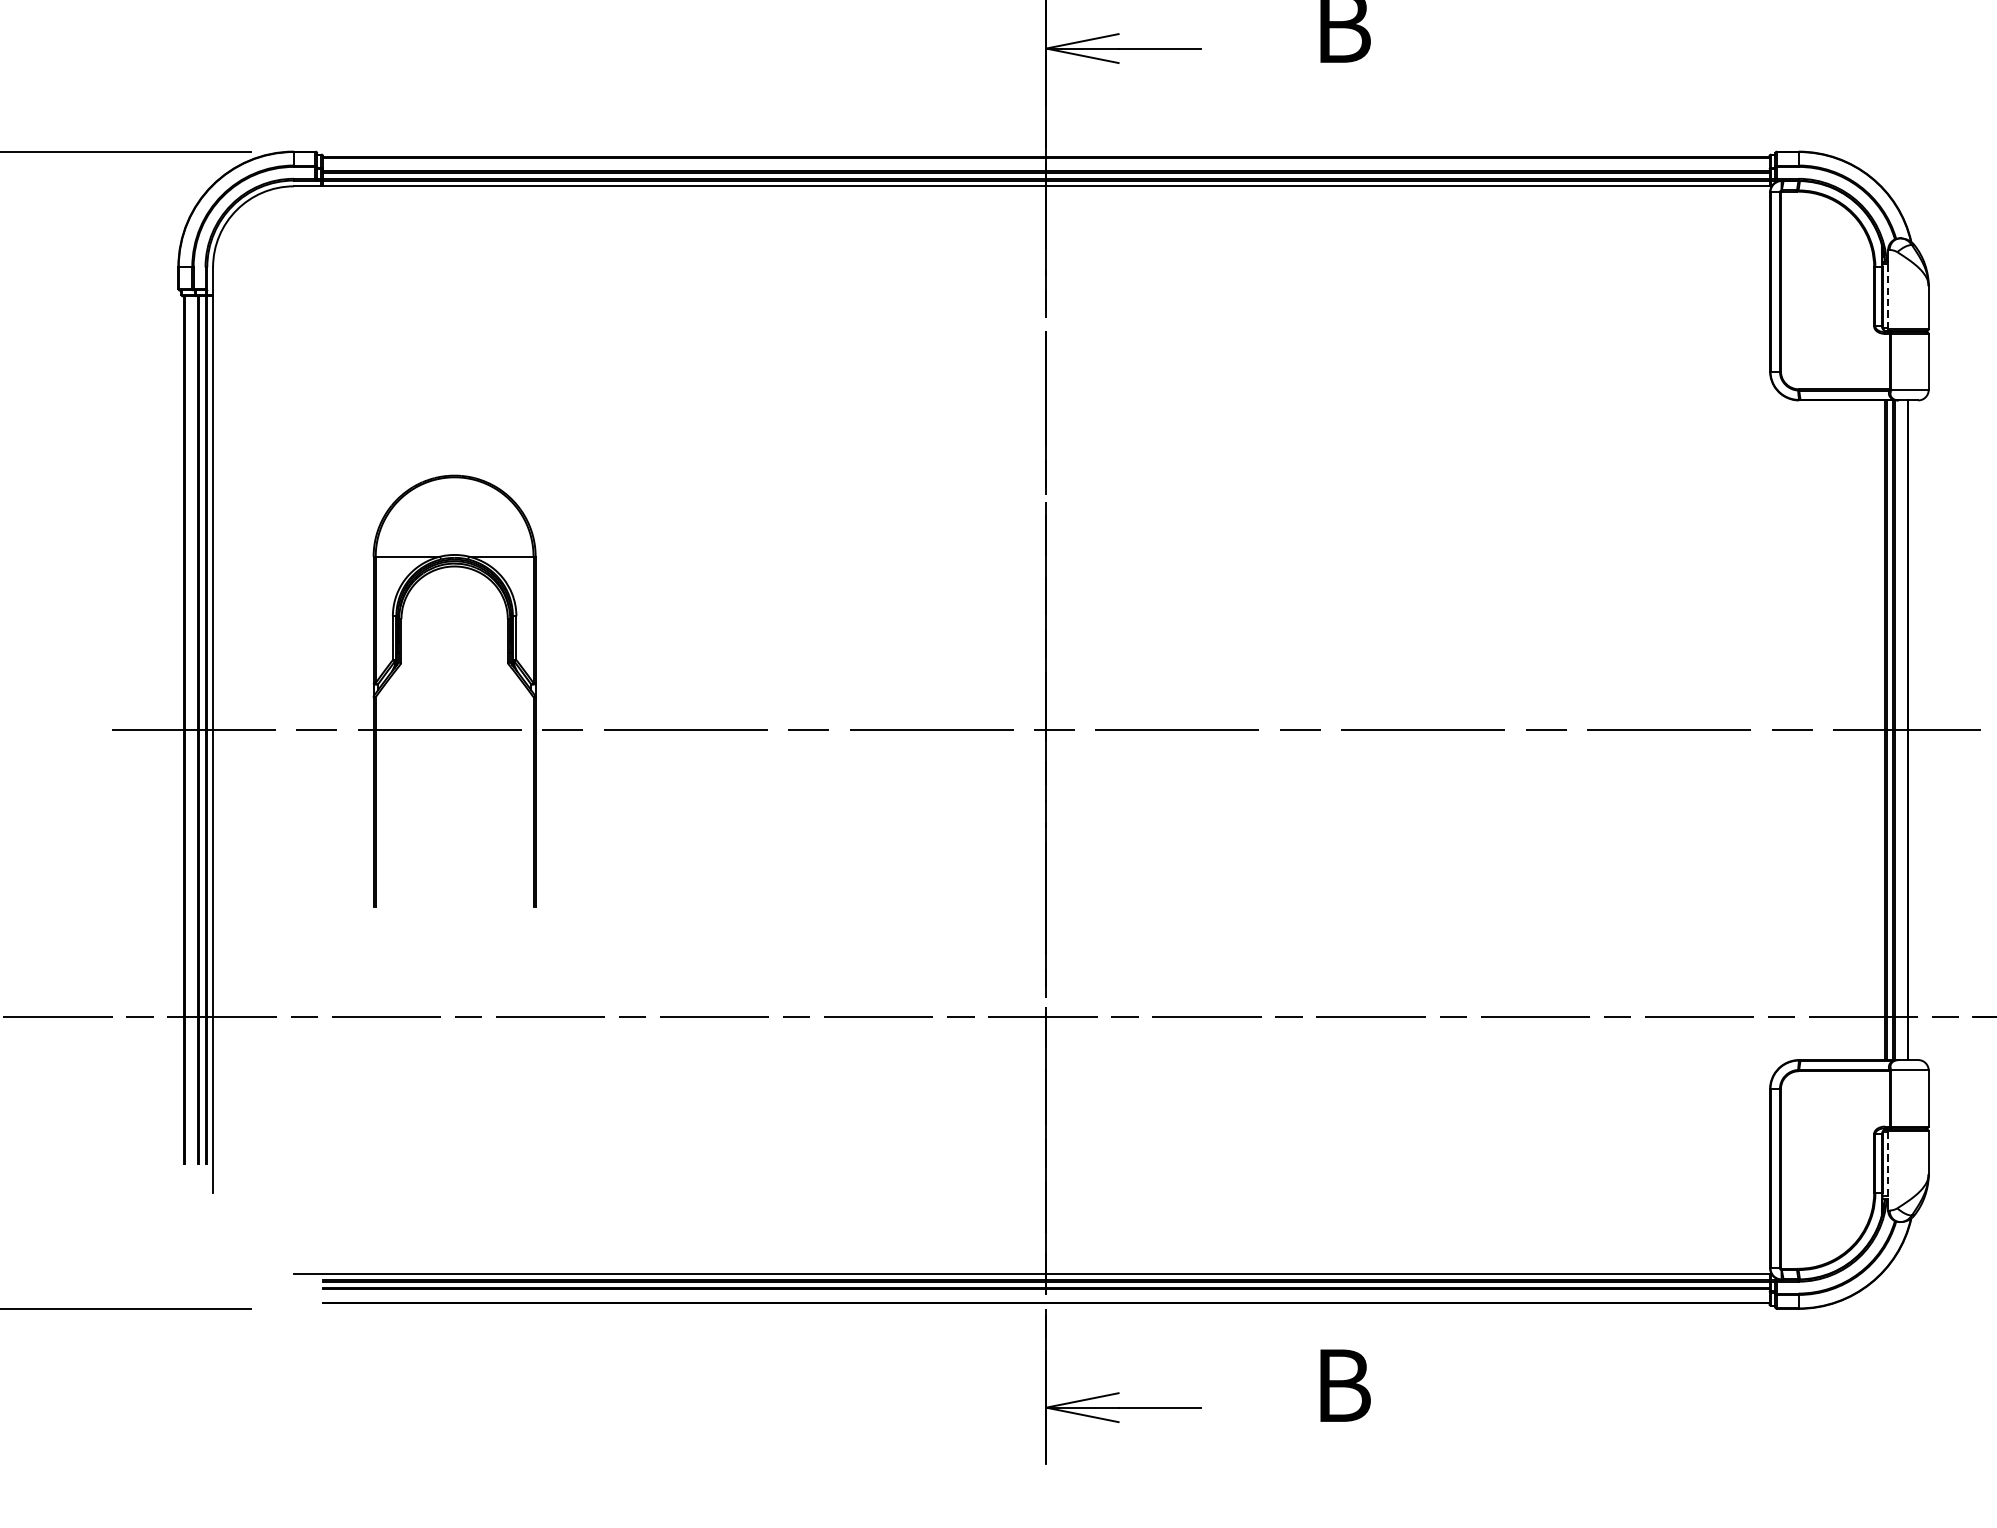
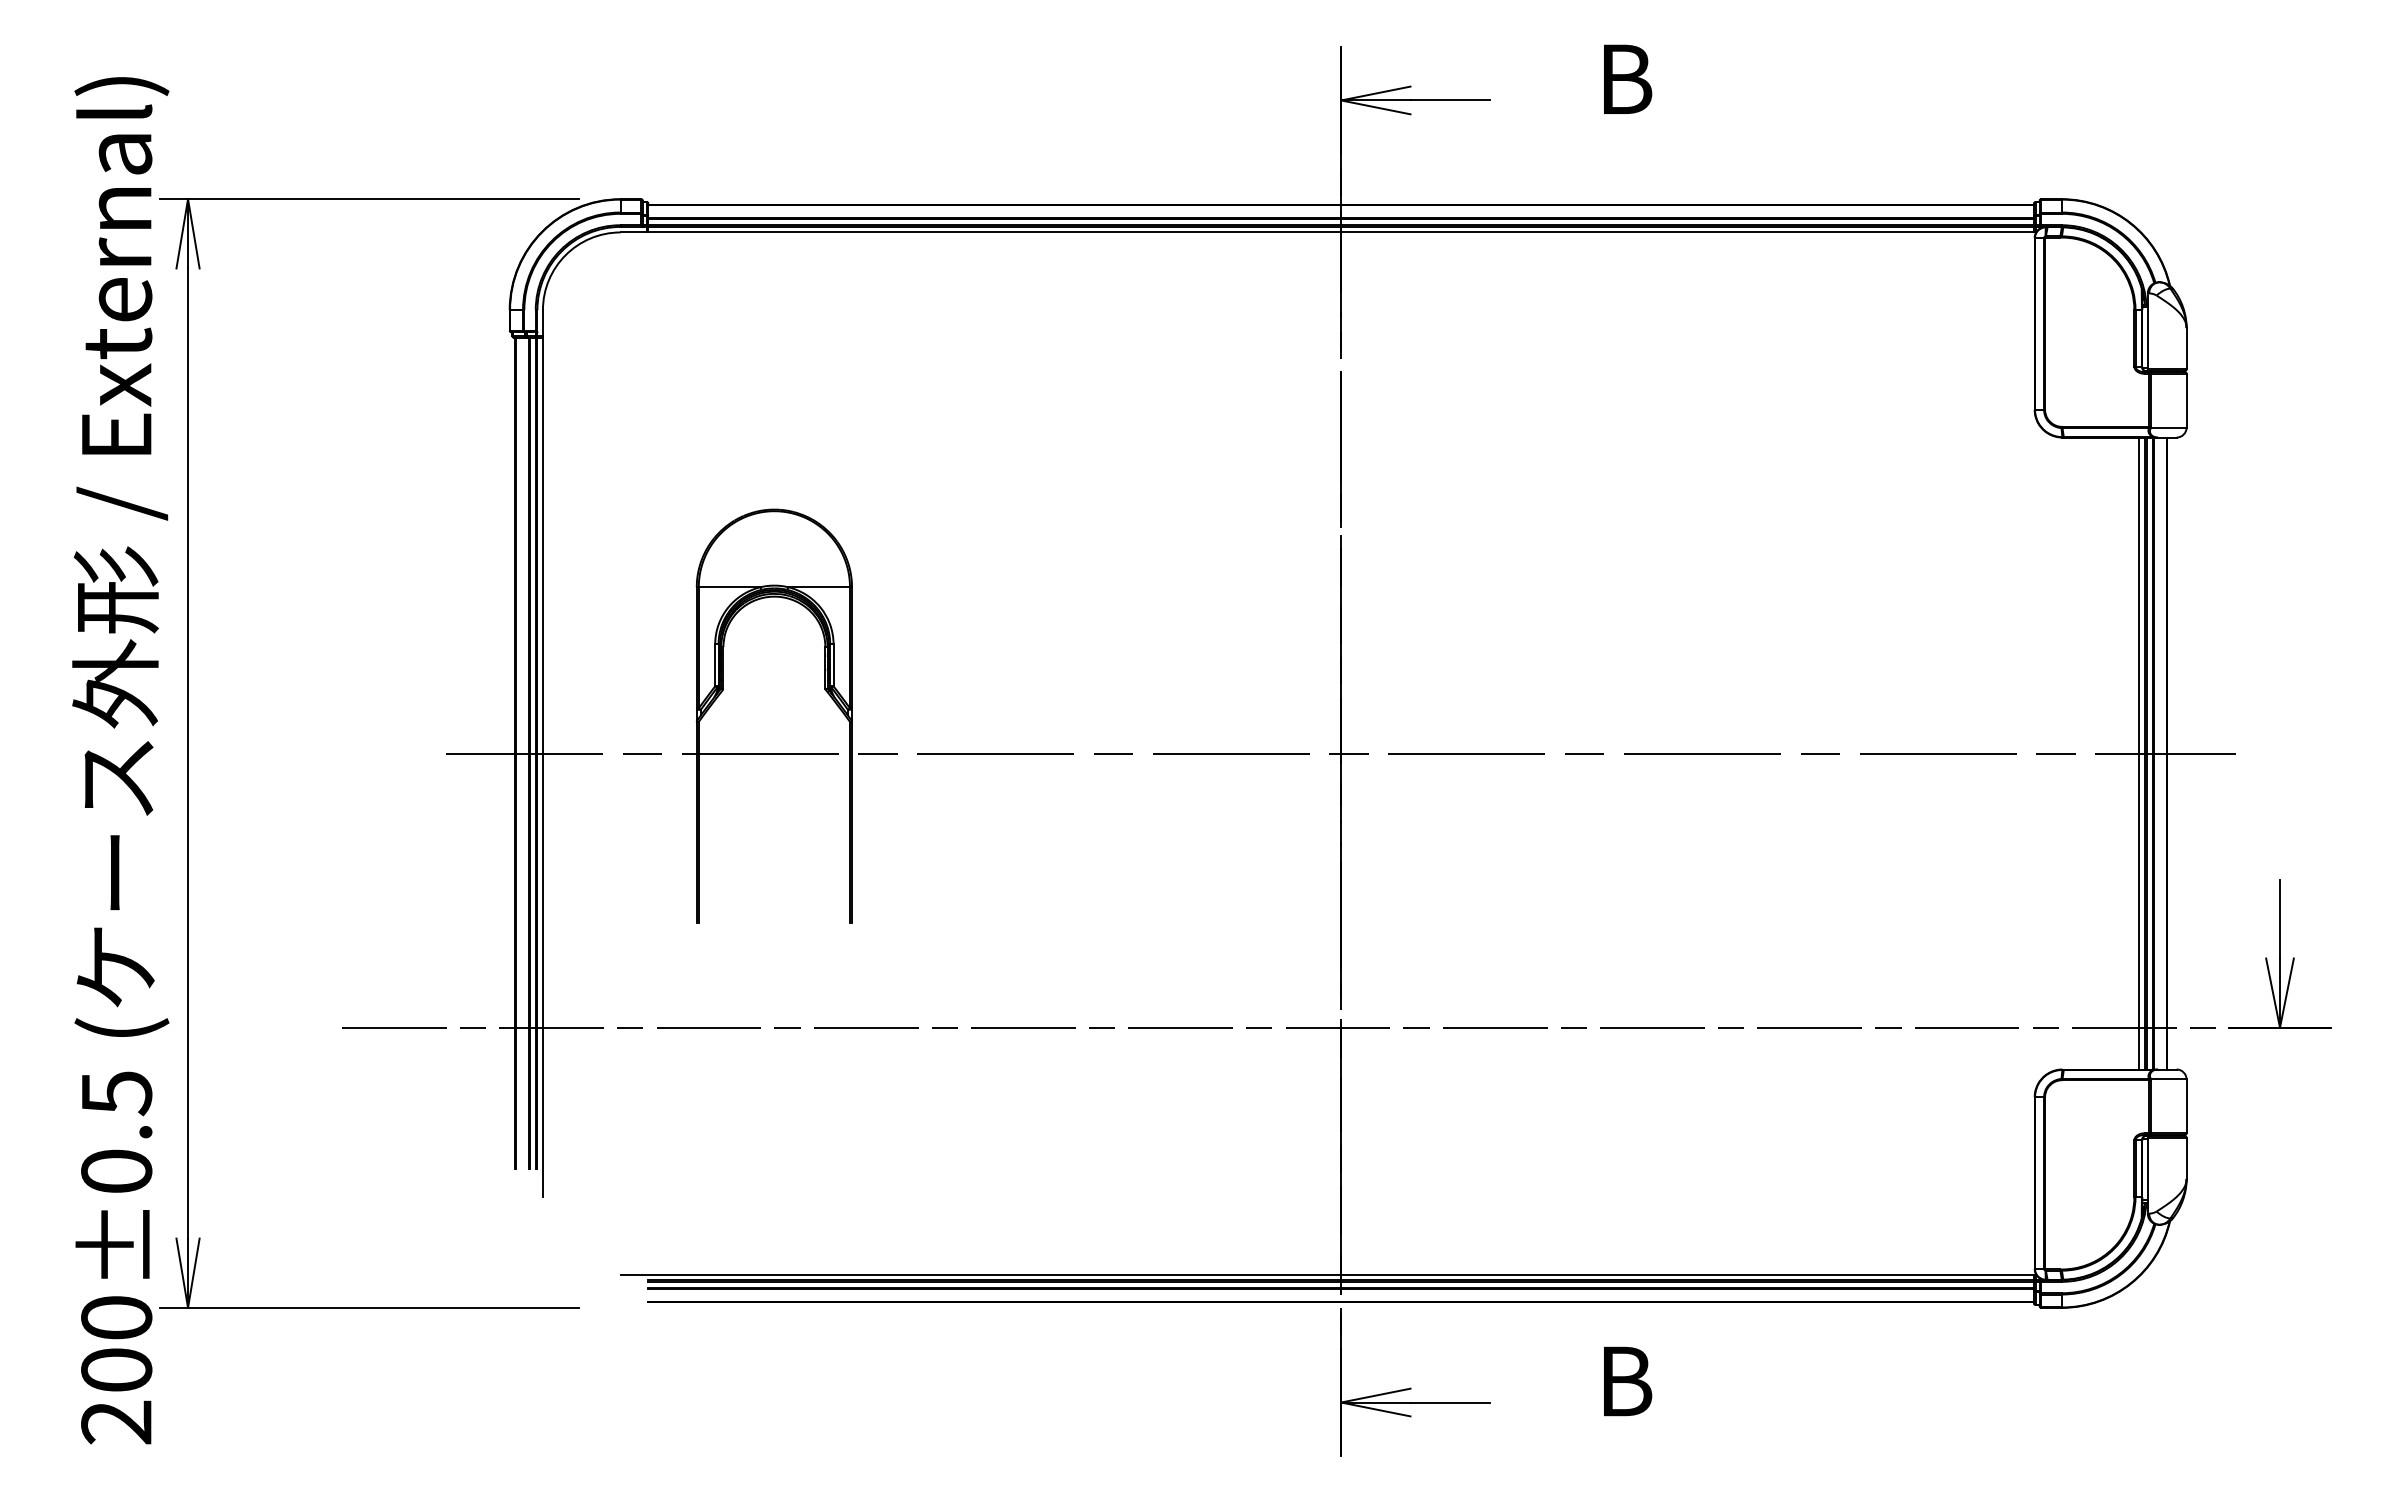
line: (1887, 294) -> (2147, 336), dashed -> solid
line: (1879, 730) -> (2139, 753), added
line: (1887, 1165) -> (2147, 1170), dashed -> solid

